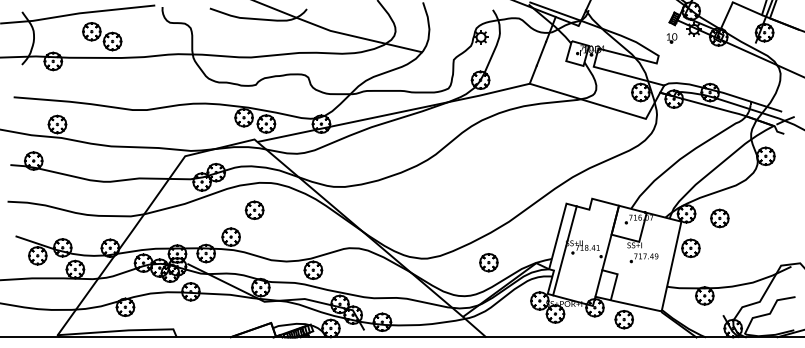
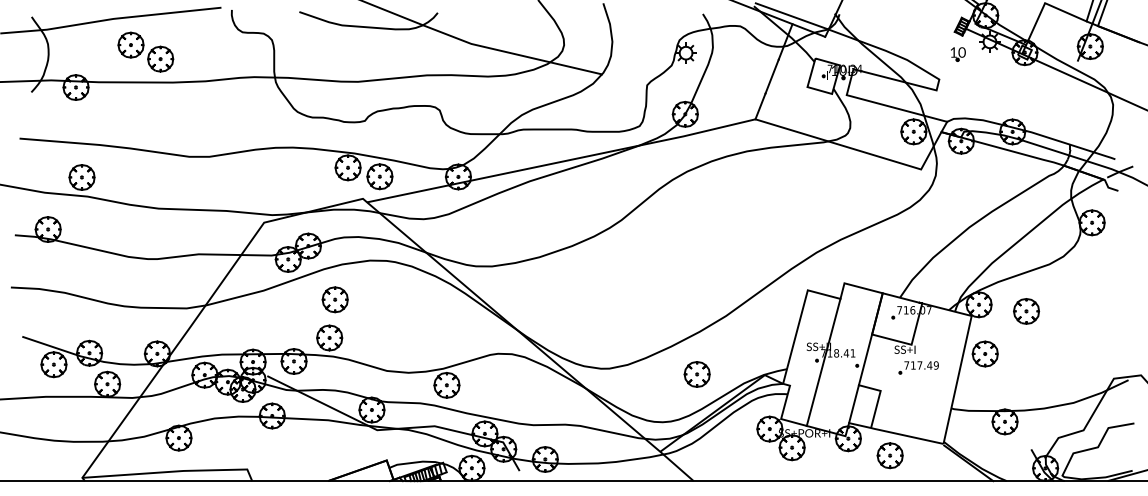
part: (254, 210) -> (334, 299), moved
line: (564, 250) -> (823, 362), moved

